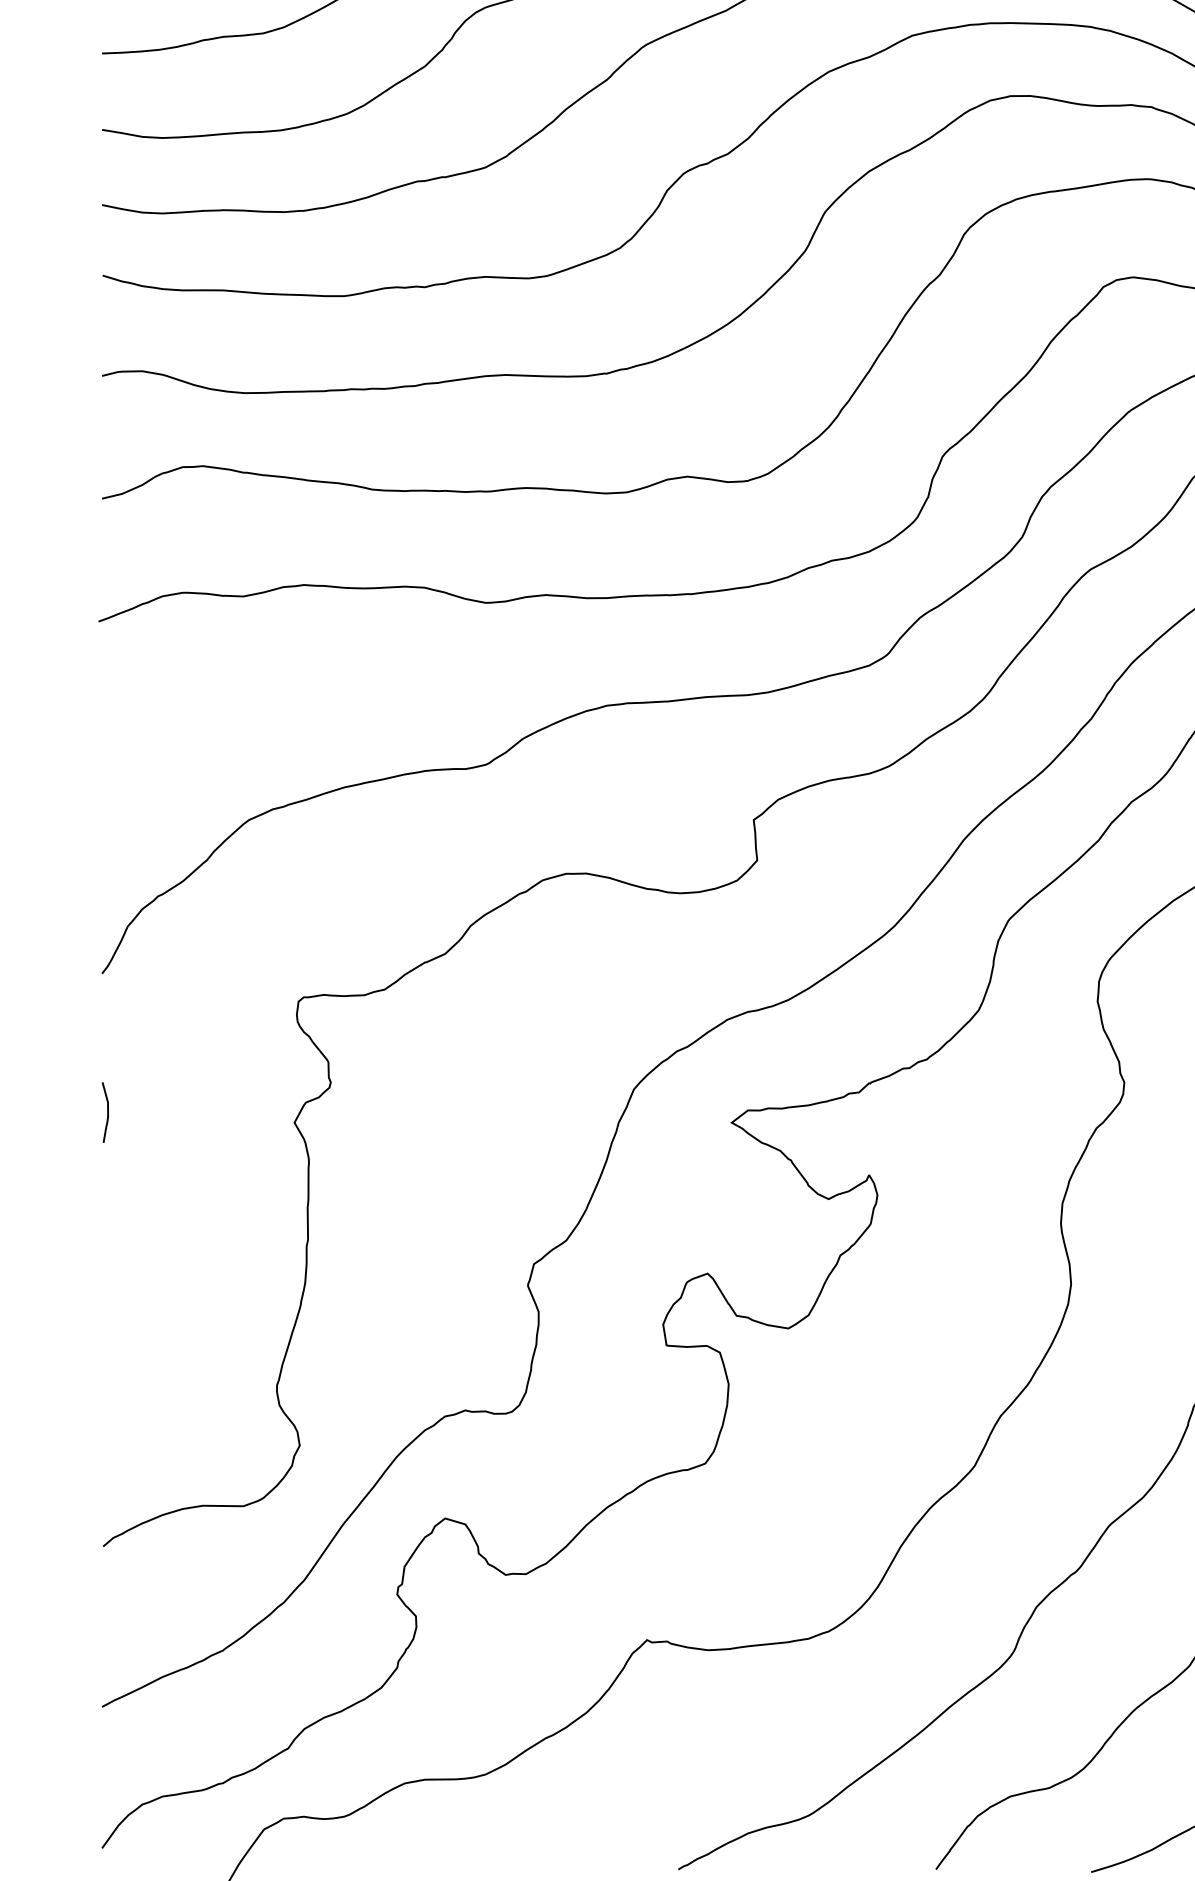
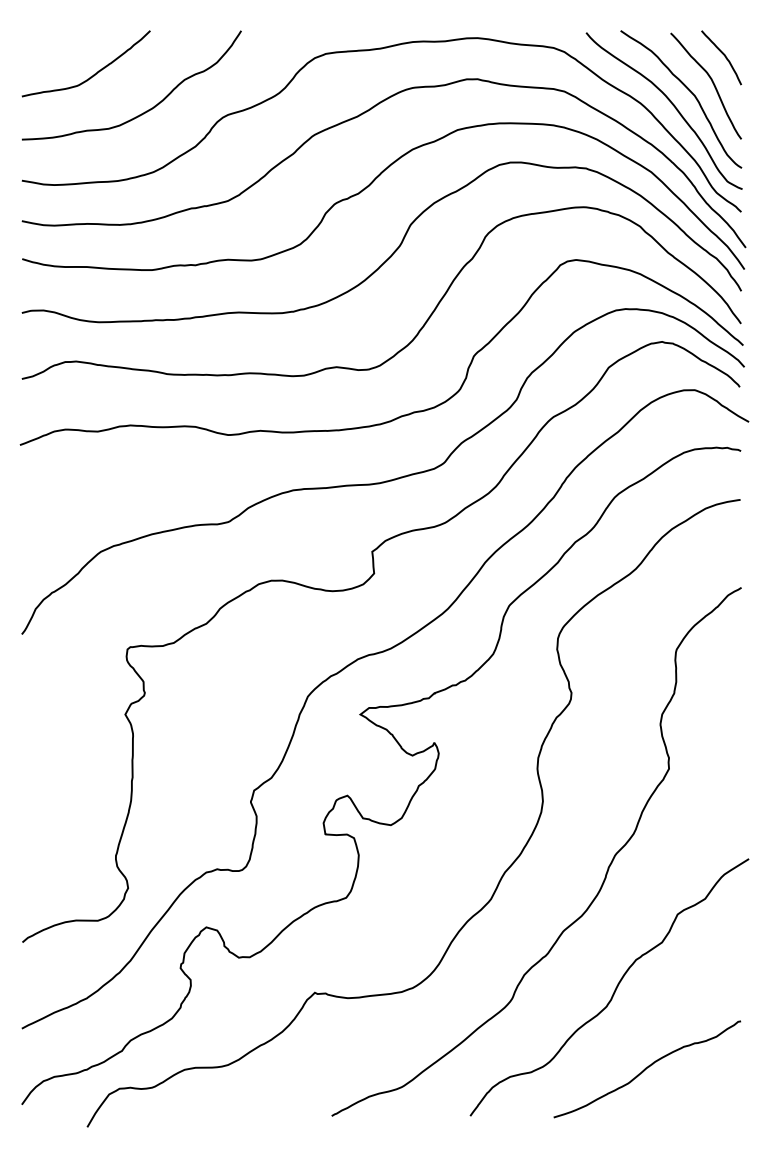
curve: (106, 1111) -> (24, 708), removed

